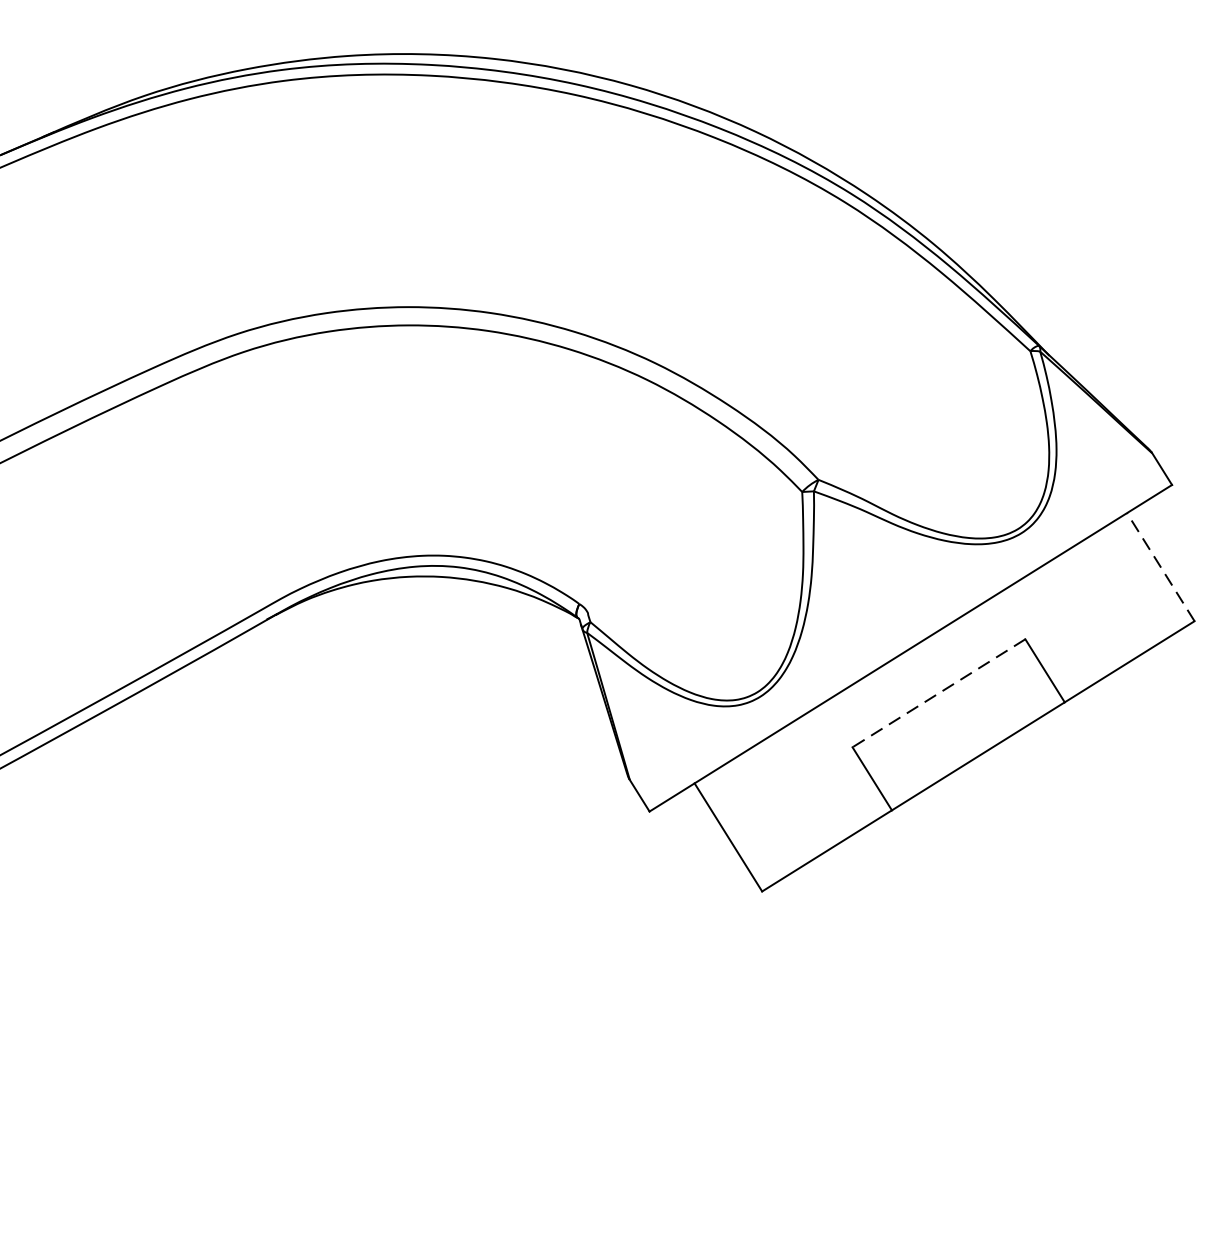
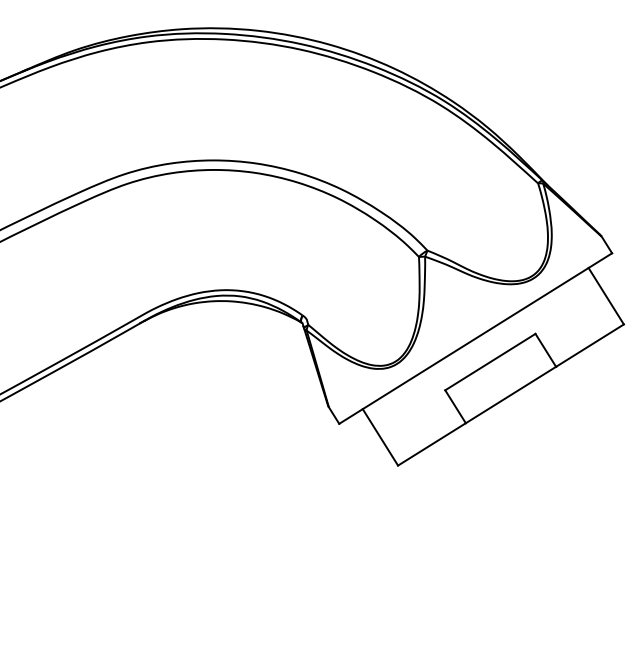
line: (1159, 565) -> (605, 295), dashed -> solid
line: (937, 694) -> (489, 362), dashed -> solid

